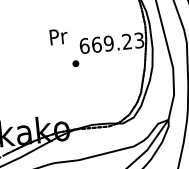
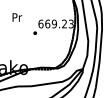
text: (59, 36) -> (17, 17), moved

